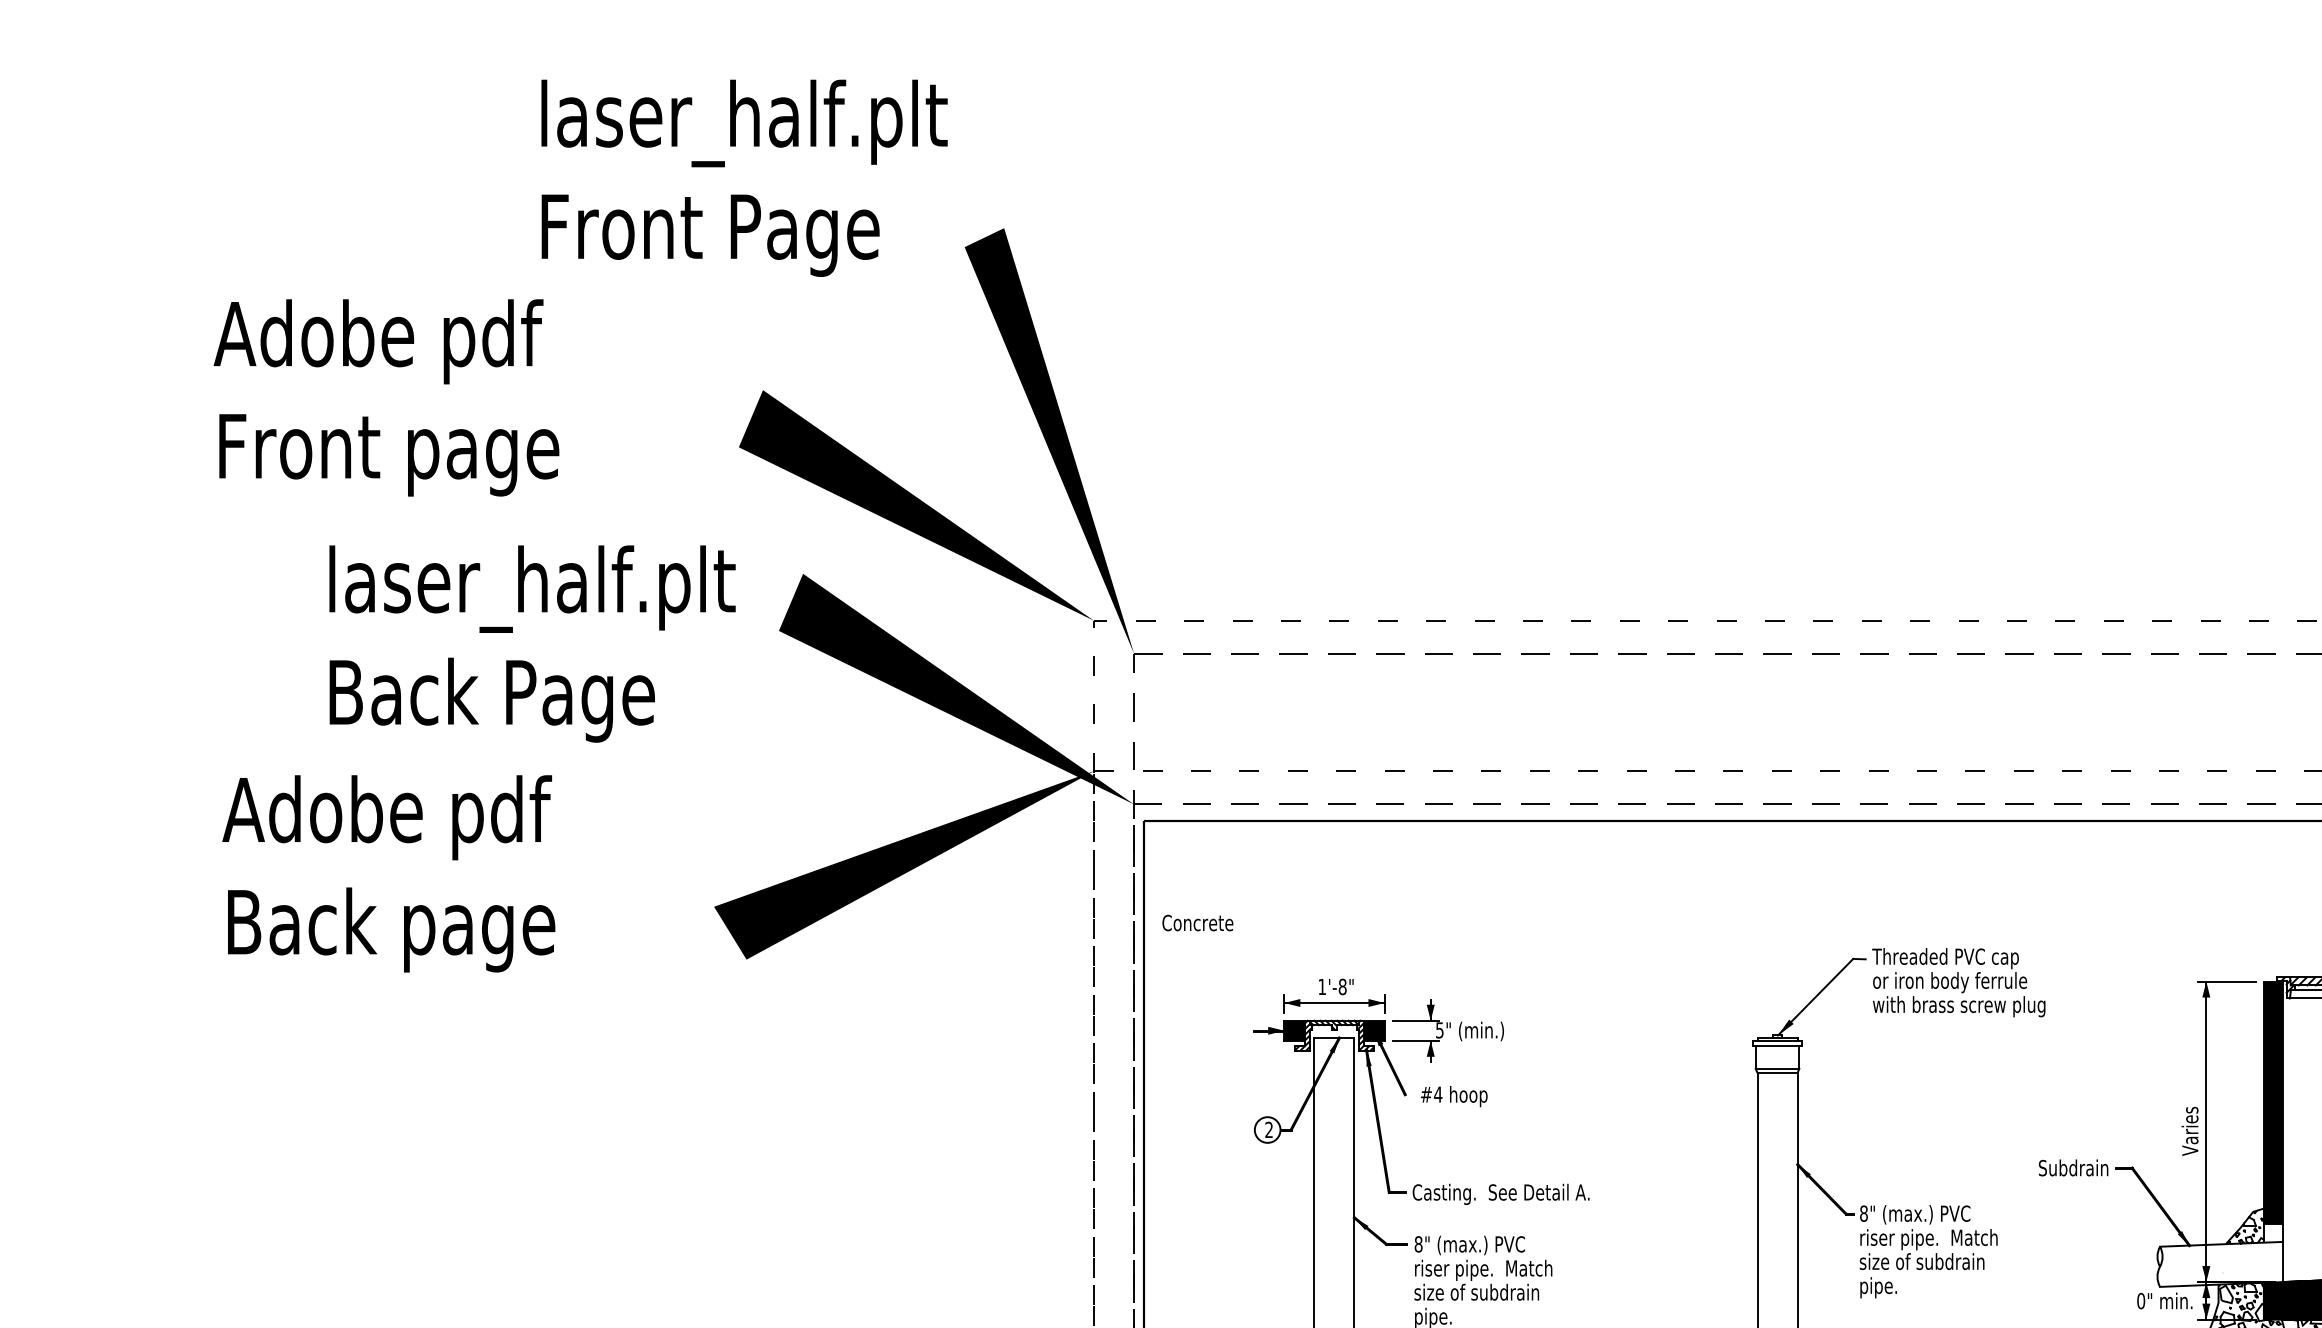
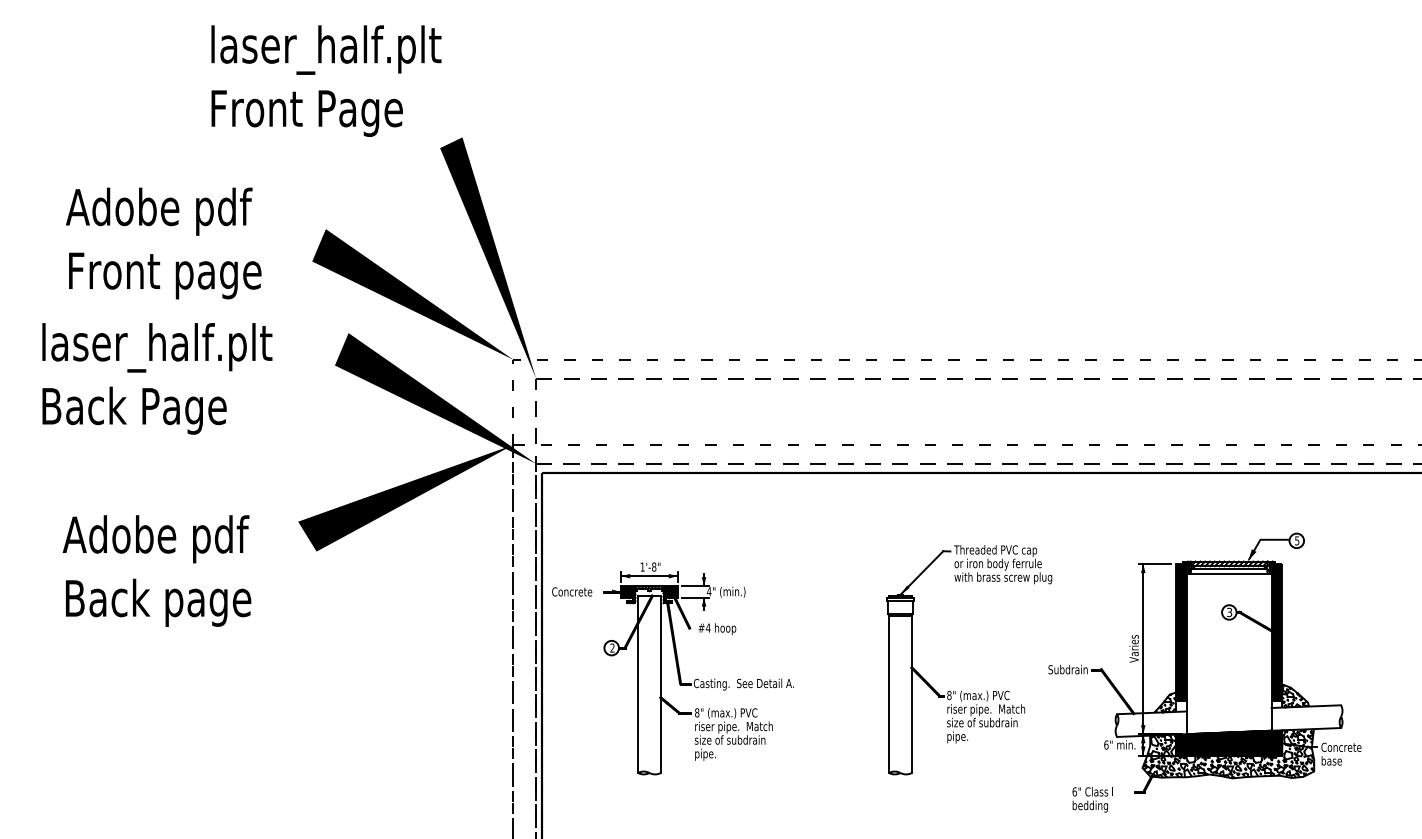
text: (744, 177) -> (326, 80), moved
text: (386, 397) -> (163, 243), moved
text: (532, 643) -> (157, 378), moved
text: (387, 872) -> (156, 570), moved
text: (1198, 922) -> (572, 591), moved
text: (1438, 1030) -> (708, 591), 5" -> 4"
text: (2141, 1300) -> (1106, 744), 0" -> 6"

